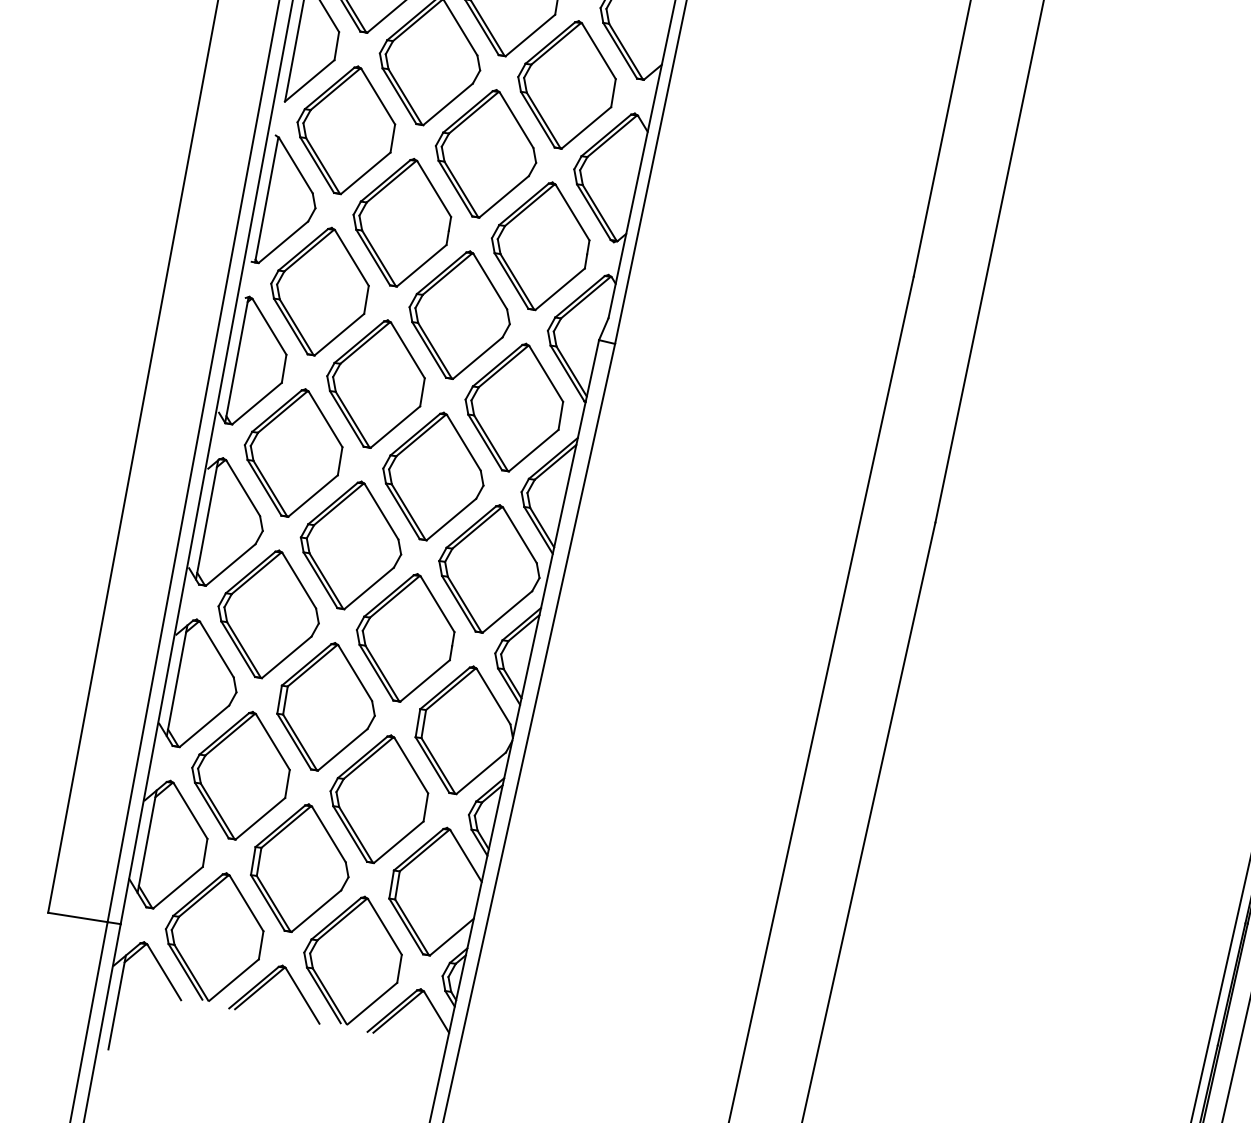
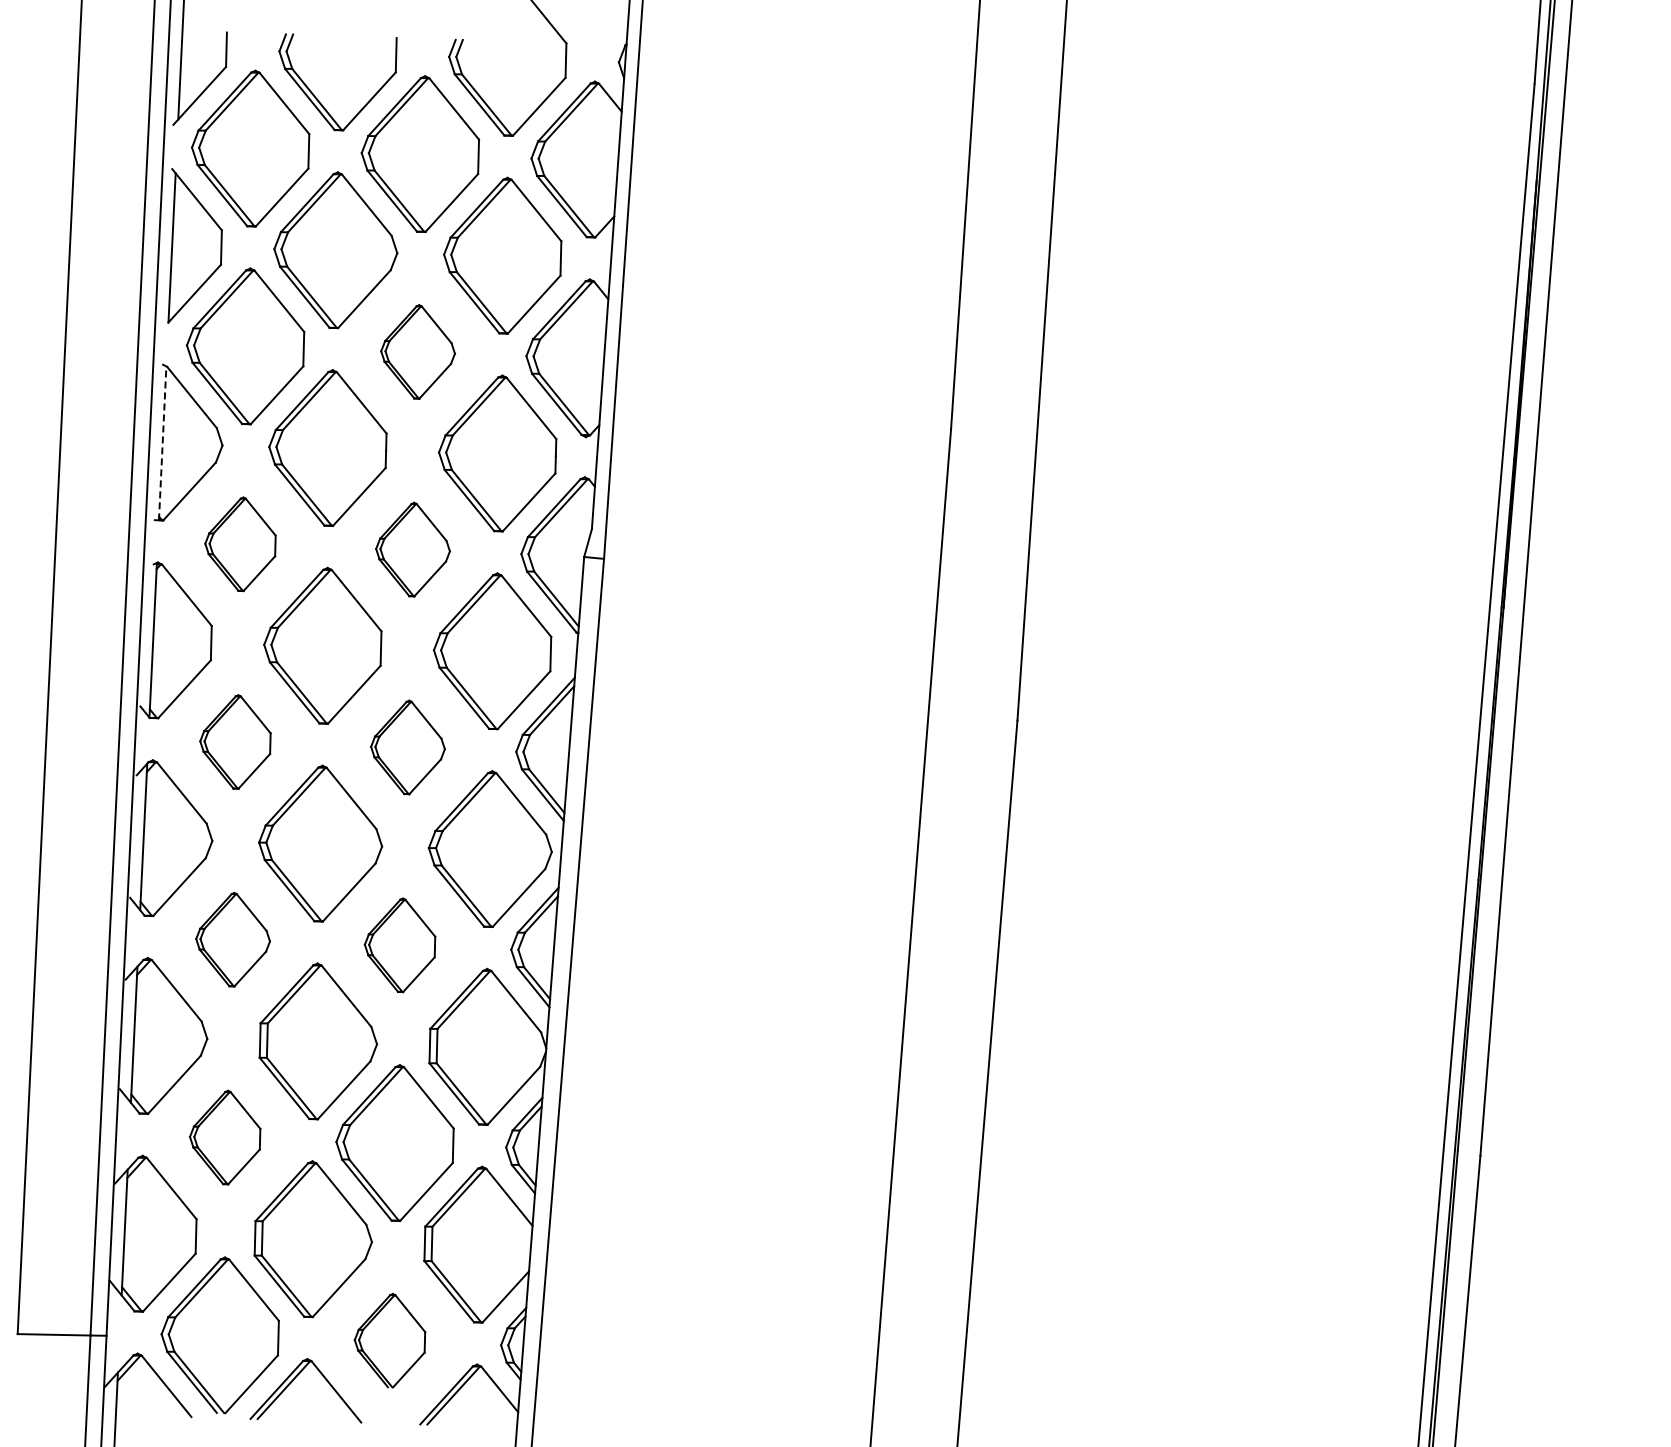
part: (485, 153) -> (417, 351), size x0.6
line: (266, 199) -> (162, 442), solid -> dashed
part: (319, 291) -> (240, 544), size x0.6
part: (459, 314) -> (412, 549), size x0.6
part: (292, 452) -> (235, 741), size x0.6
part: (433, 476) -> (407, 747), size x0.6
part: (268, 613) -> (232, 939), size x0.6
part: (404, 637) -> (399, 945), size x0.6
part: (239, 775) -> (224, 1137), size x0.6
part: (351, 959) -> (389, 1340), size x0.6

